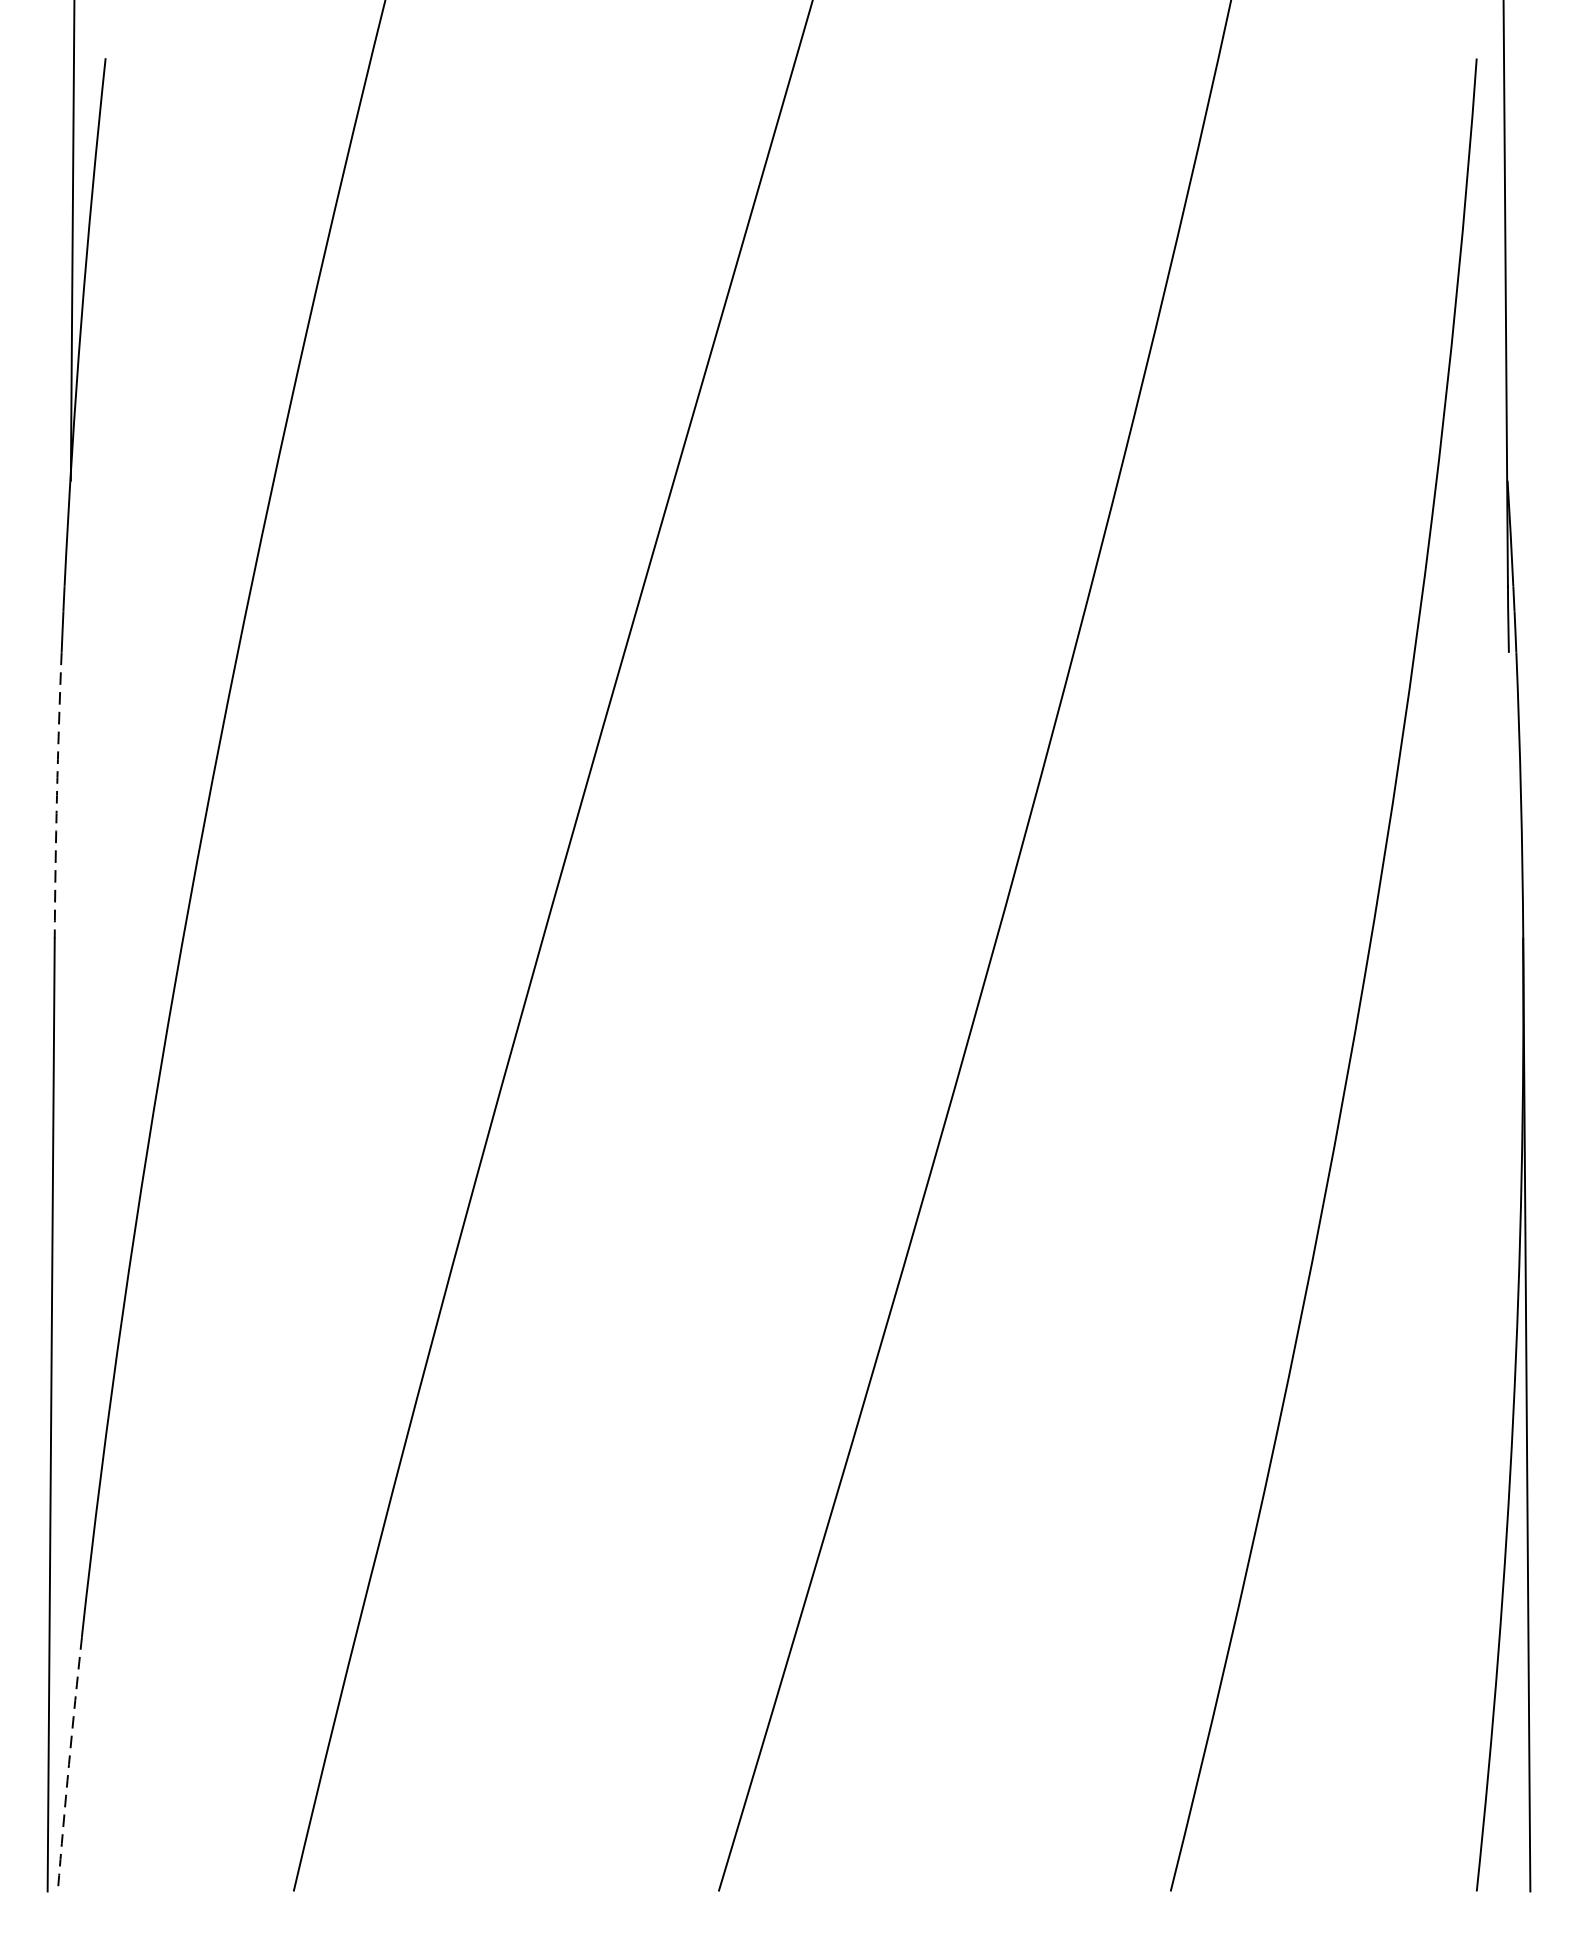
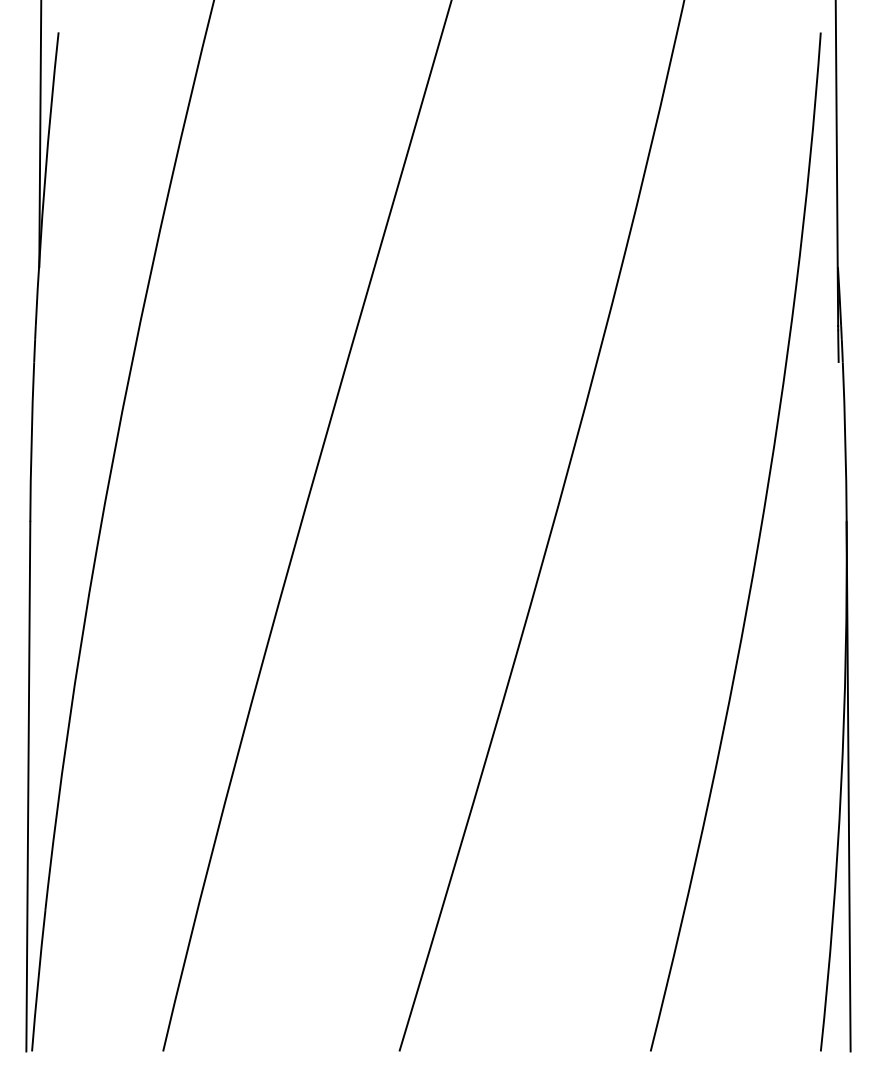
arc: (56, 796) -> (31, 442), dashed -> solid
arc: (69, 1763) -> (38, 980), dashed -> solid

